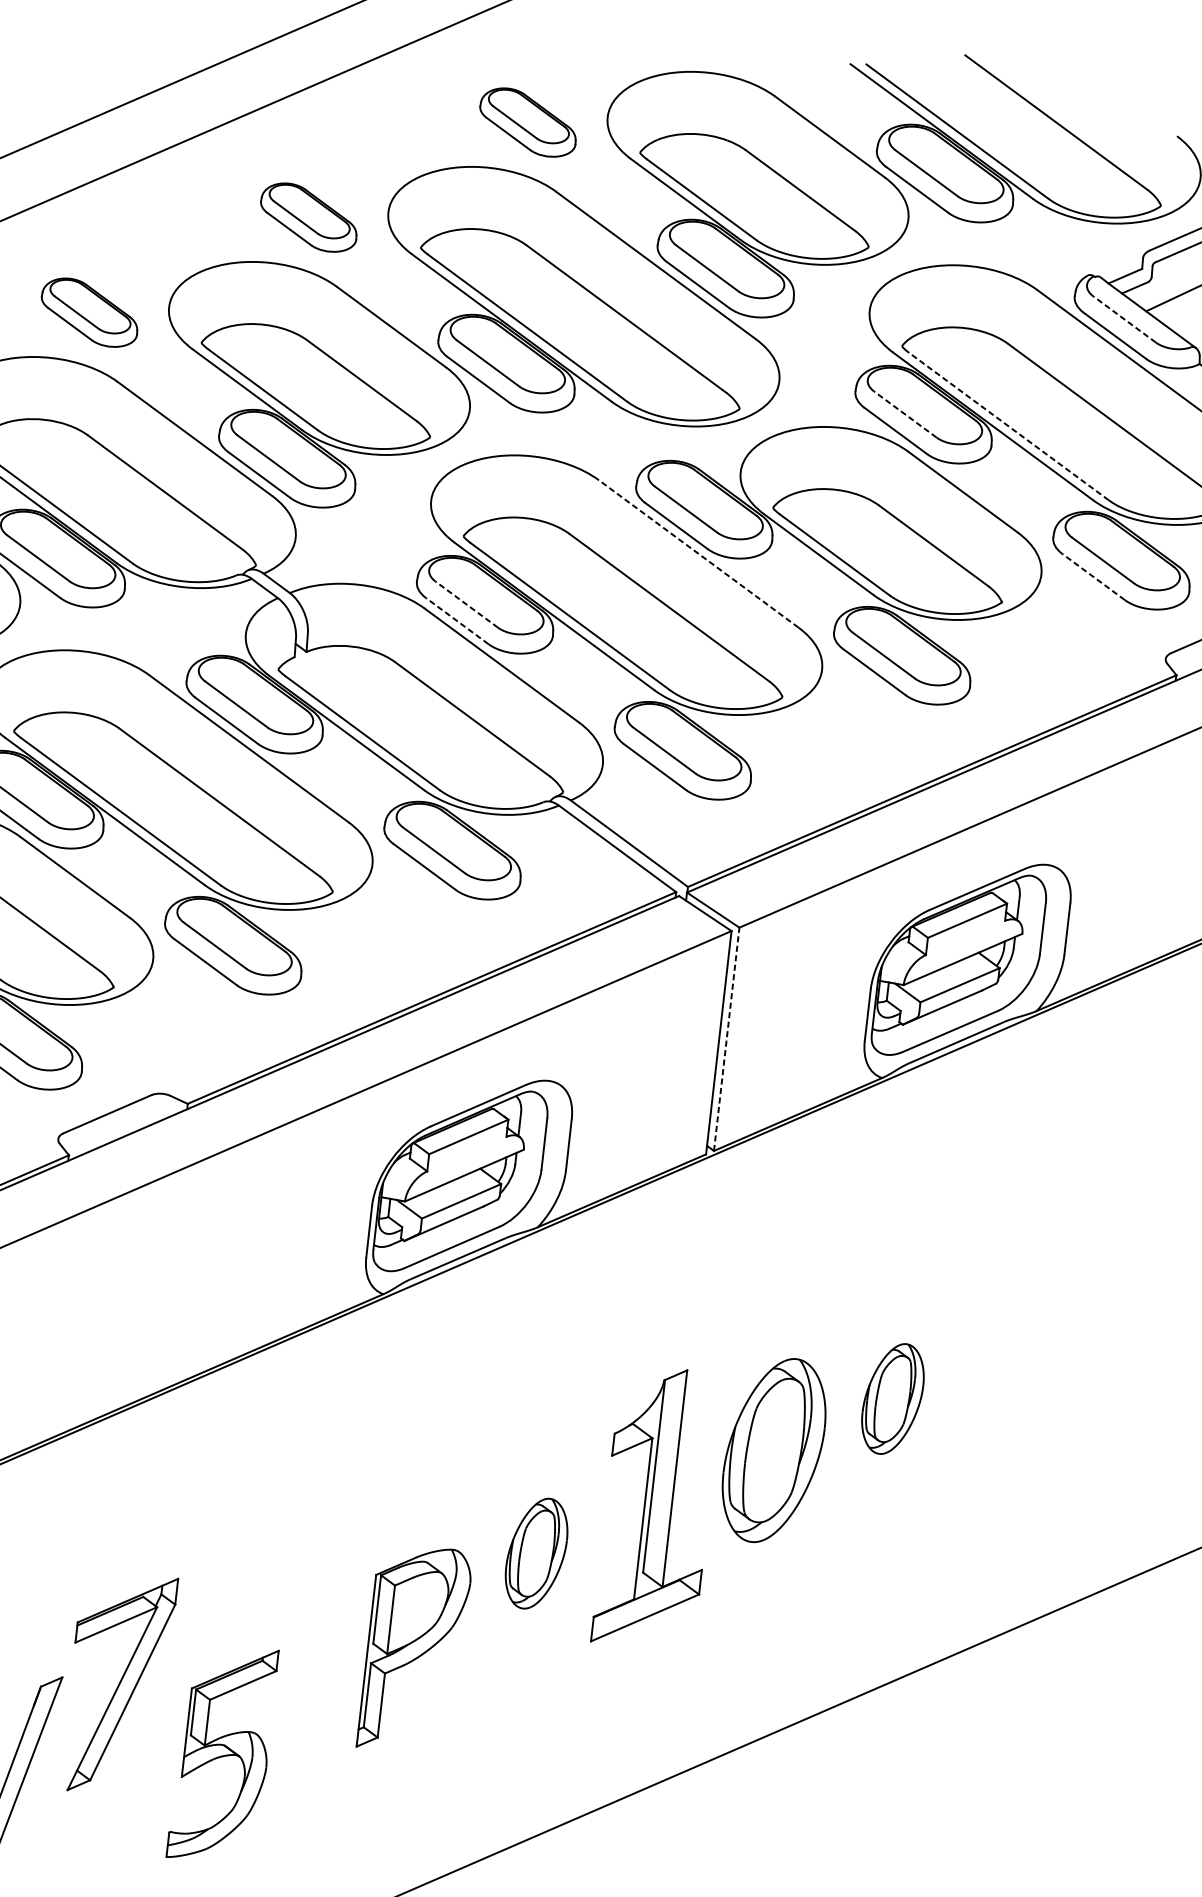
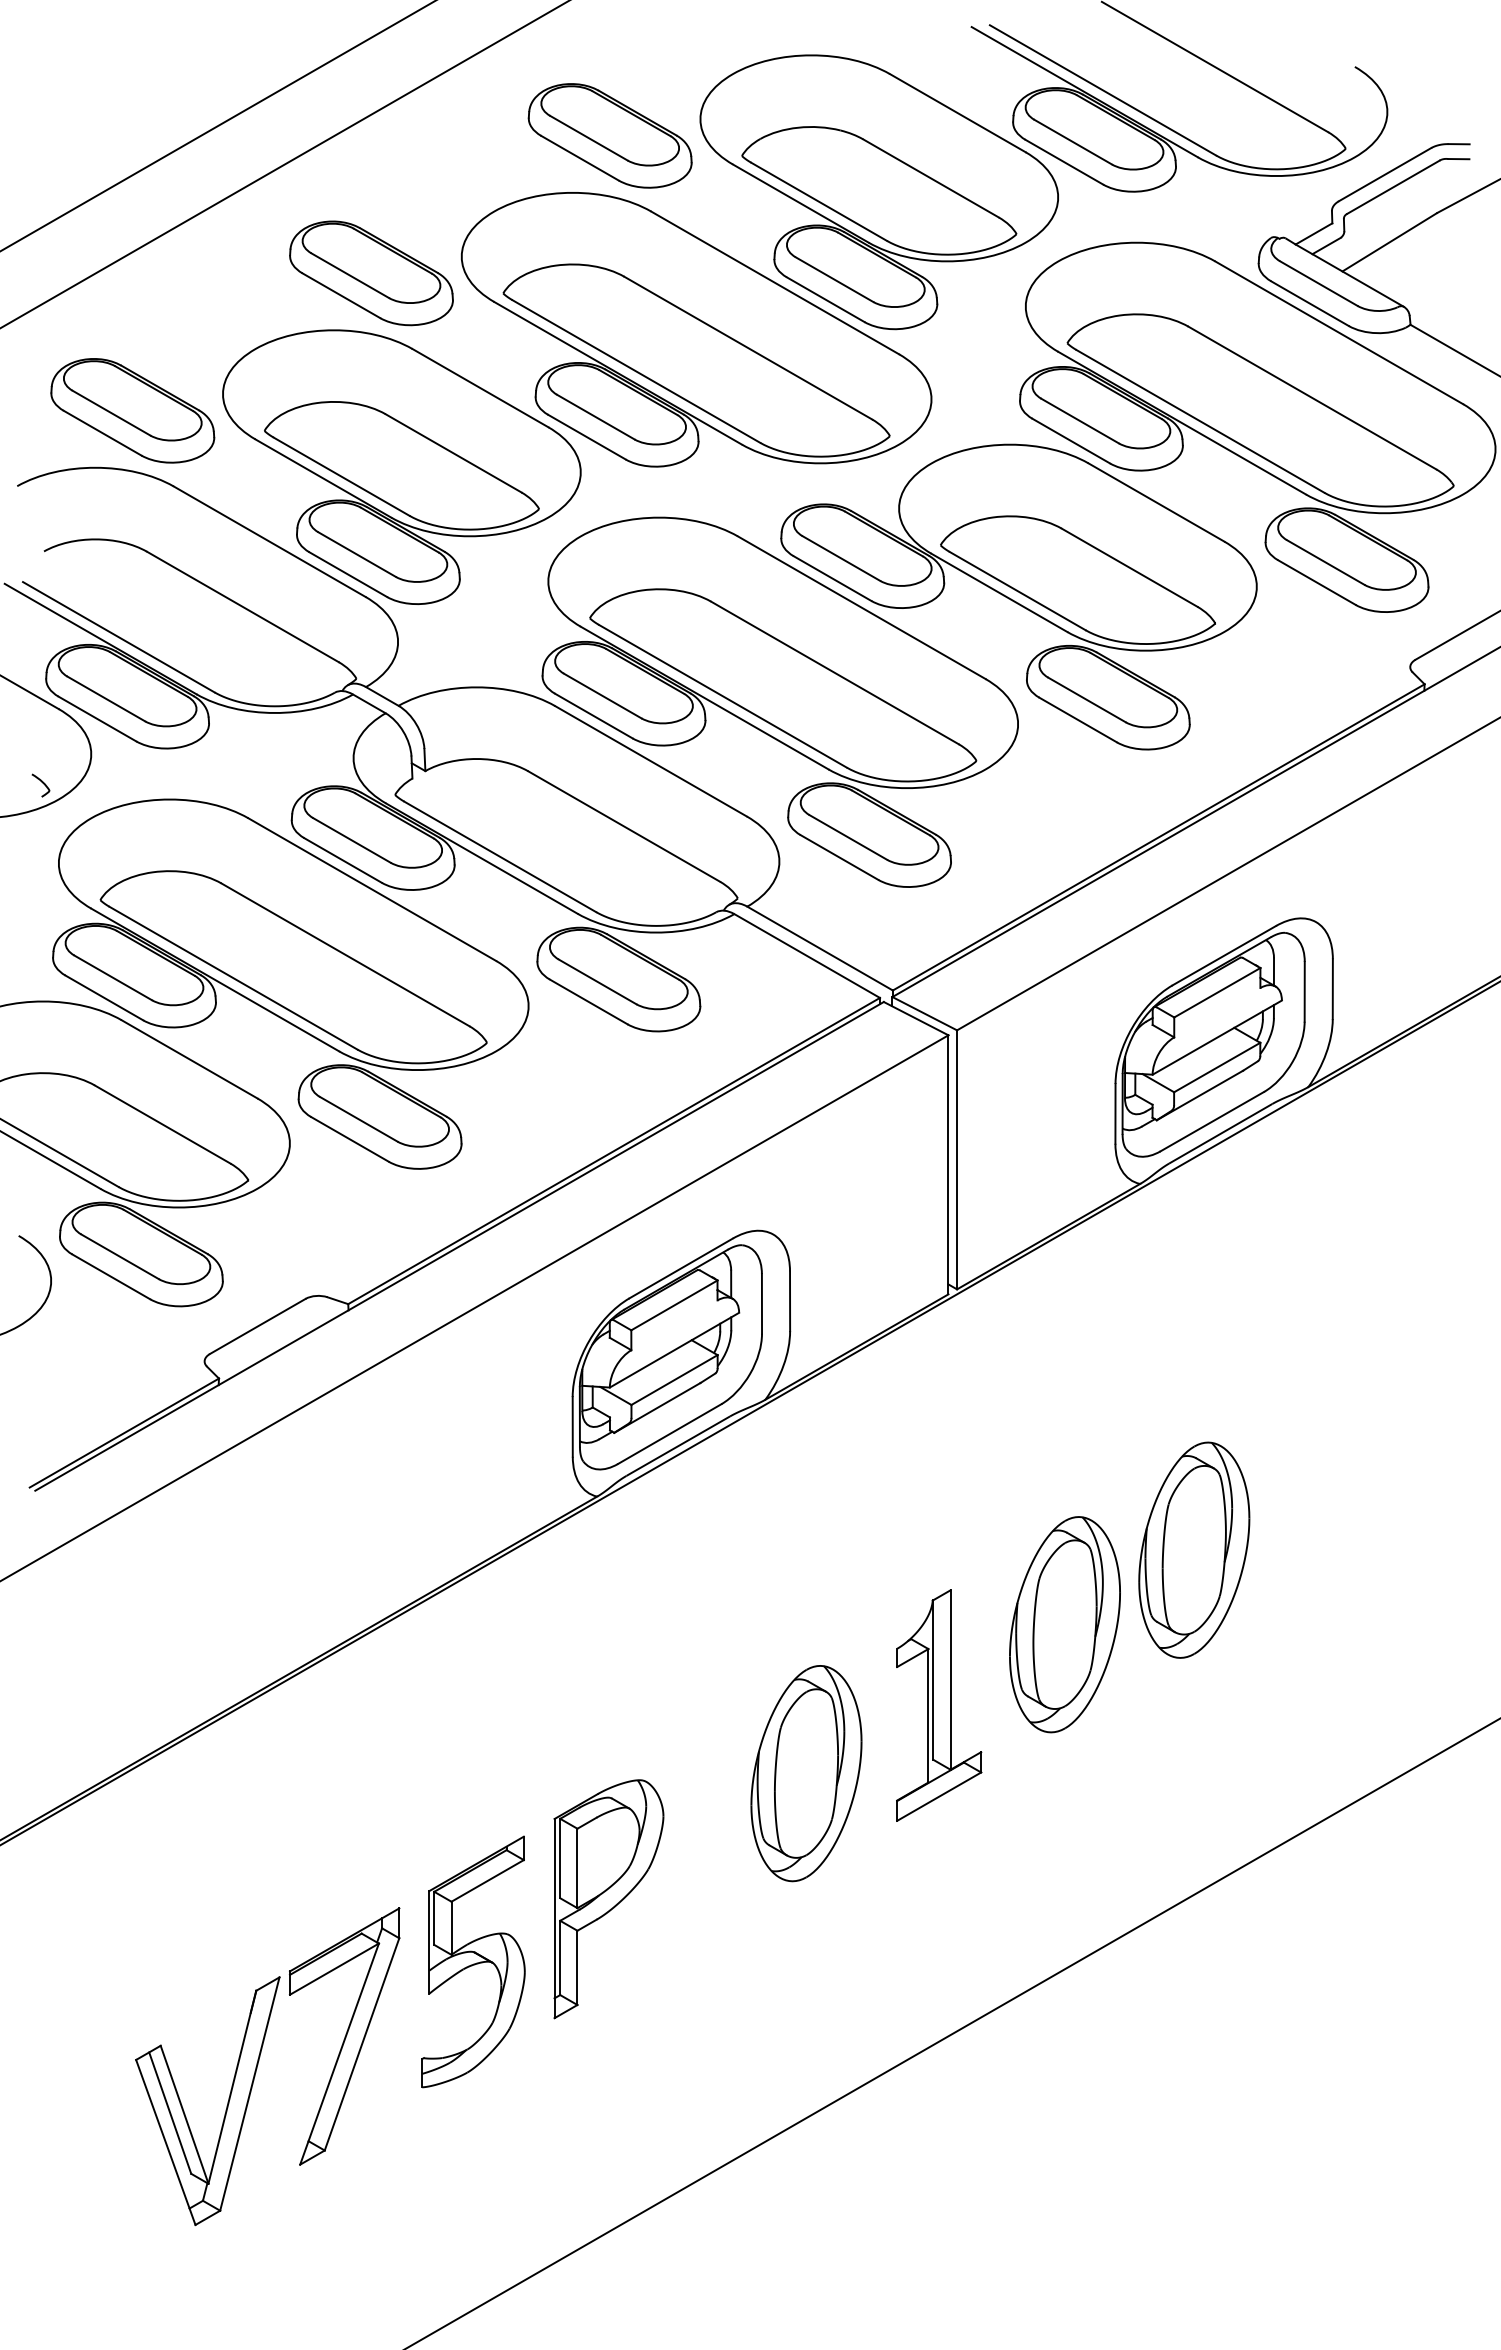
part: (527, 122) -> (609, 135), size x1.43
part: (308, 217) -> (371, 273), size x1.43
part: (89, 312) -> (132, 410), size x1.43
line: (1124, 319) -> (1318, 283), dashed -> solid
line: (905, 414) -> (1080, 421), dashed -> solid
line: (1009, 426) -> (1200, 421), dashed -> solid
line: (698, 553) -> (861, 607), dashed -> solid
line: (1093, 576) -> (1316, 582), dashed -> solid
line: (466, 605) -> (602, 696), dashed -> solid
line: (456, 621) -> (593, 716), dashed -> solid
line: (727, 1039) -> (957, 1159), dashed -> solid
part: (893, 1398) -> (1194, 1549), size x1.67
part: (657, 1507) -> (939, 1705), size x0.71
part: (536, 1553) -> (806, 1773), size x1.67
part: (414, 1649) -> (608, 1899), moved
part: (118, 1683) -> (344, 2036), moved
part: (223, 1753) -> (473, 1961), moved

